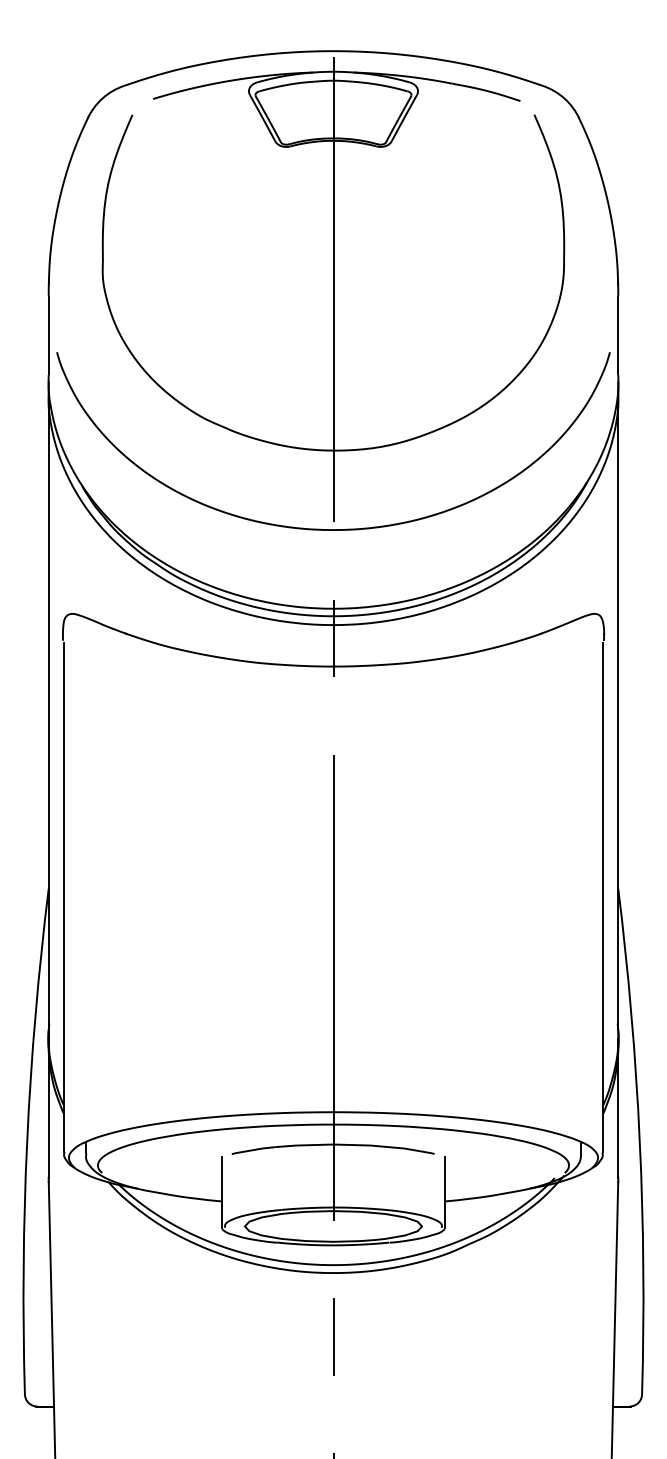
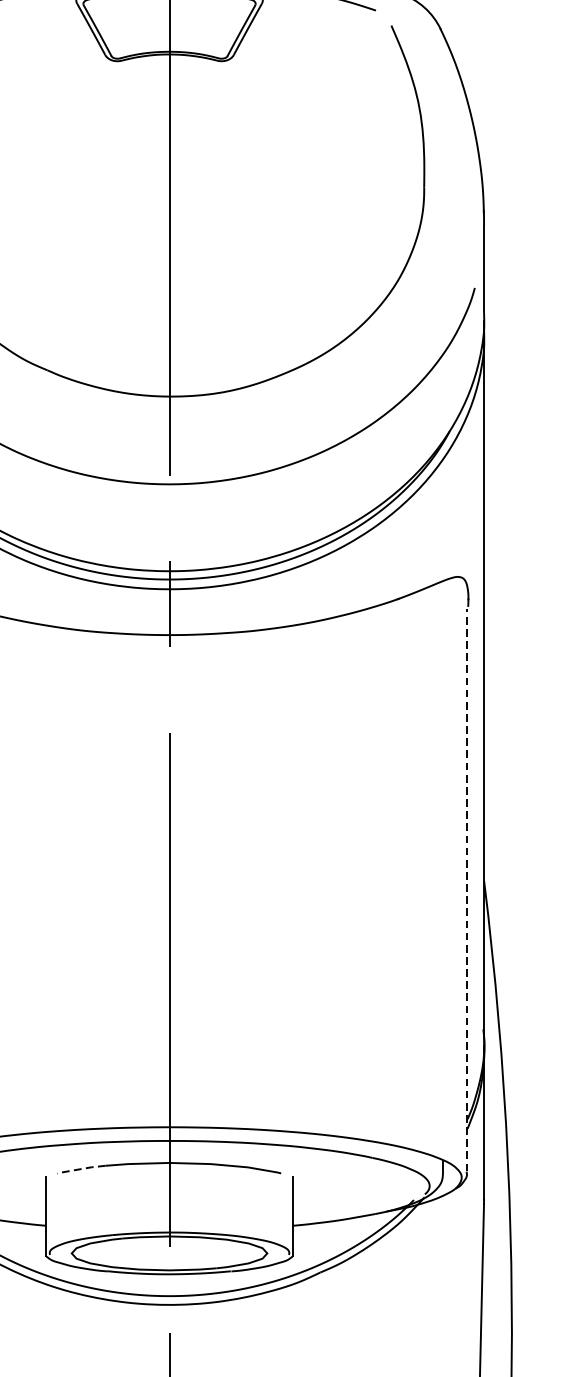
line: (602, 897) -> (466, 890), solid -> dashed
line: (253, 1150) -> (81, 1169), solid -> dashed

